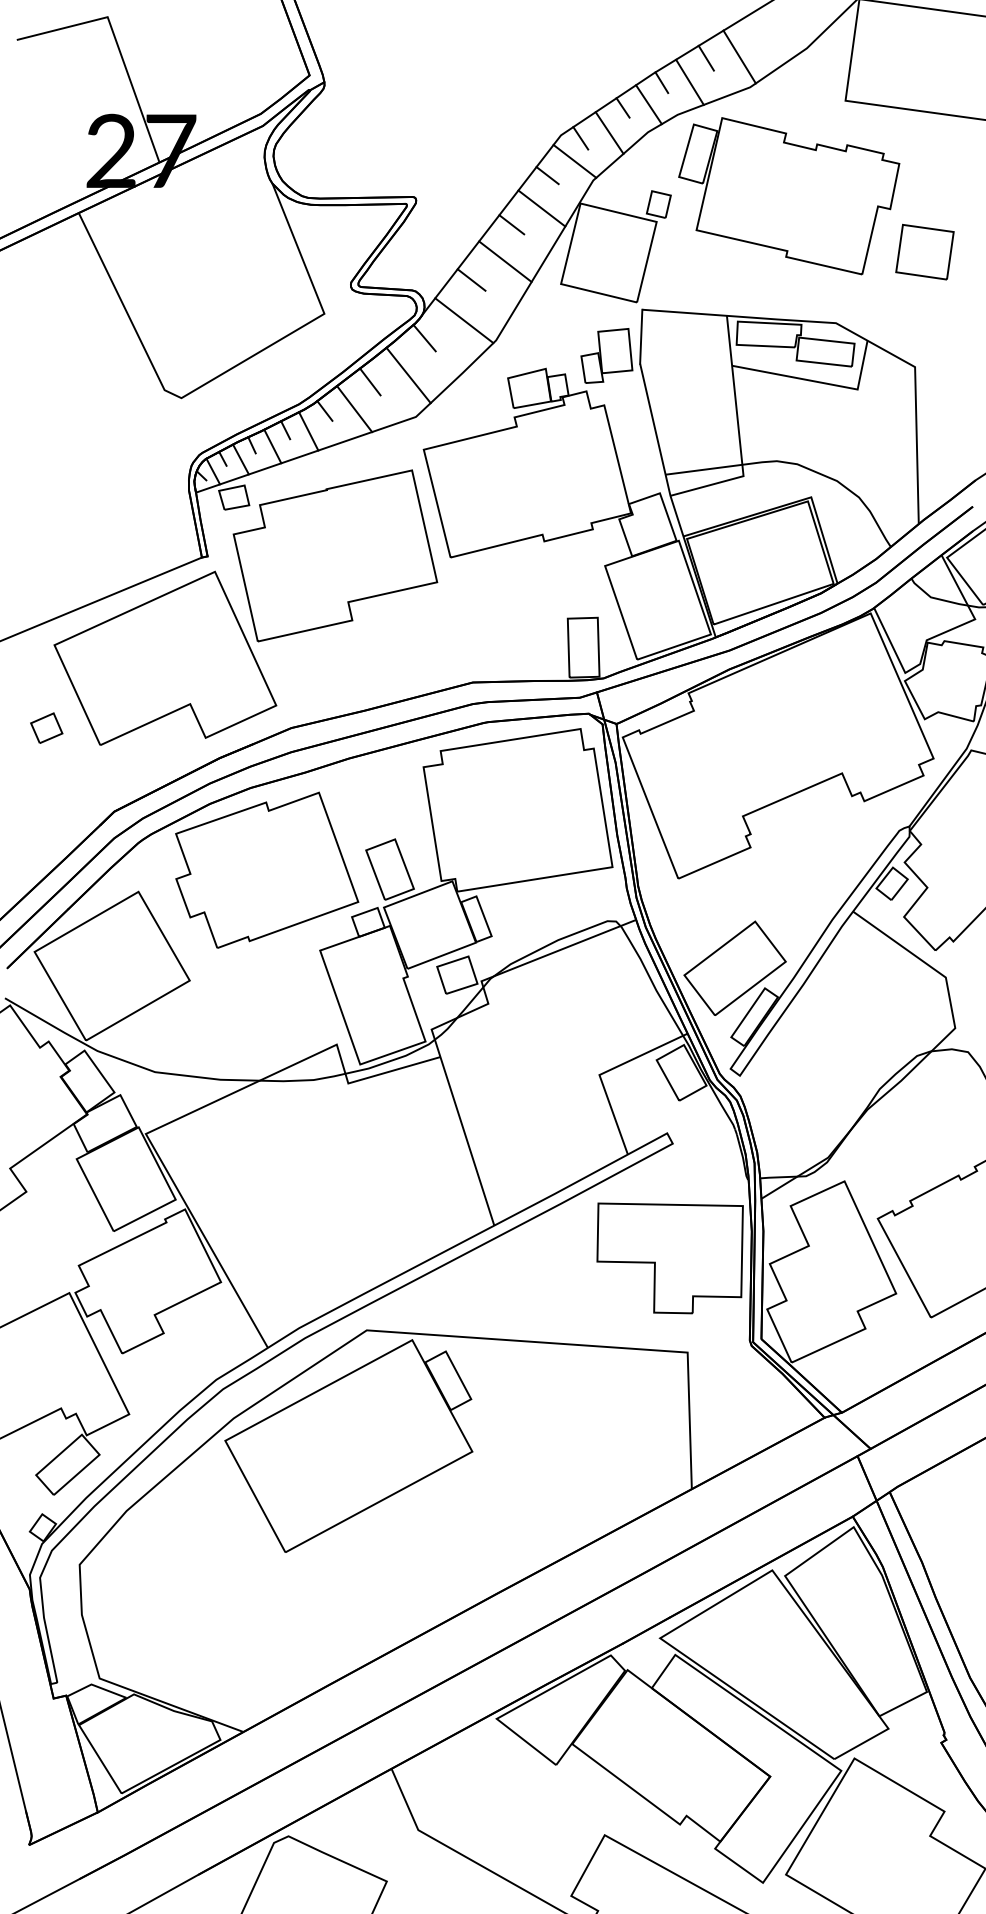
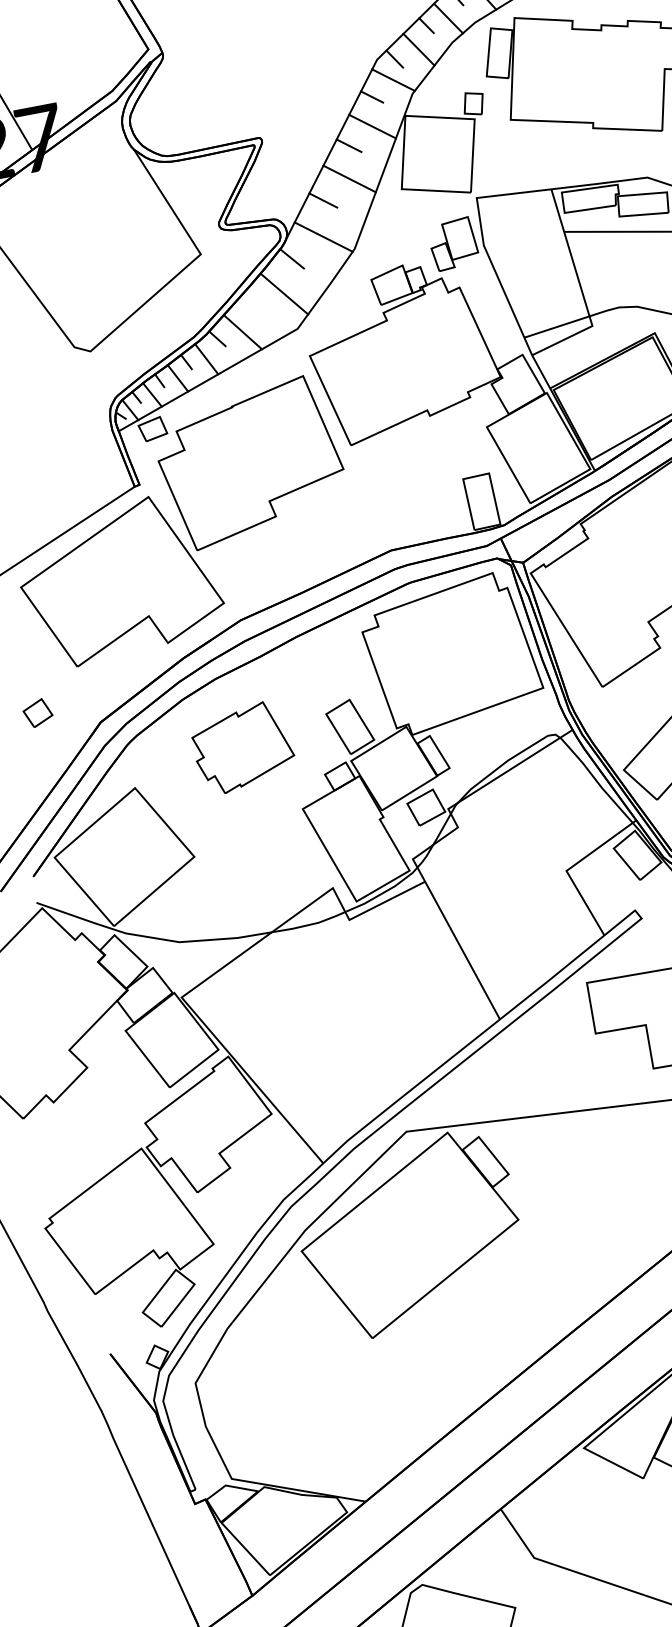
line: (370, 381) -> (252, 305), removed
part: (46, 727) -> (37, 712), moved
part: (267, 869) -> (243, 747), size x0.6

